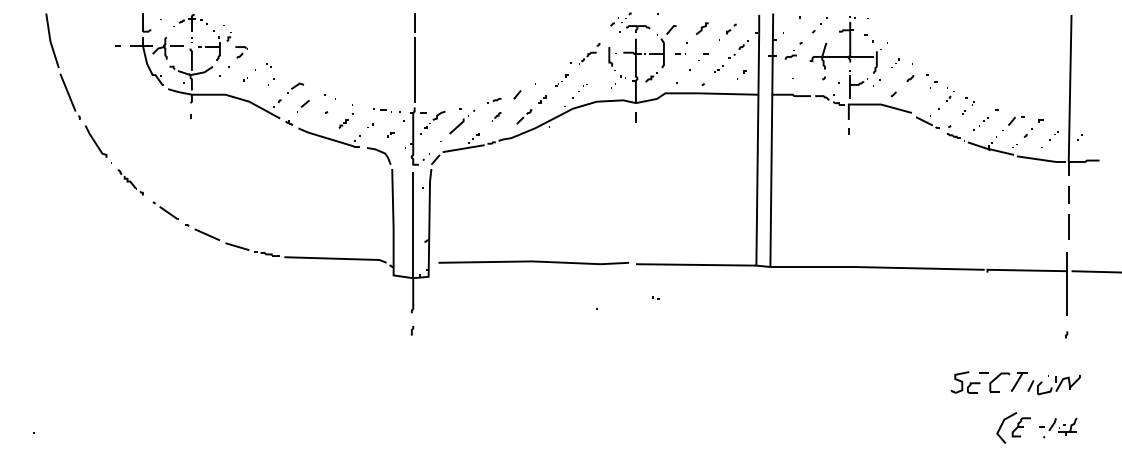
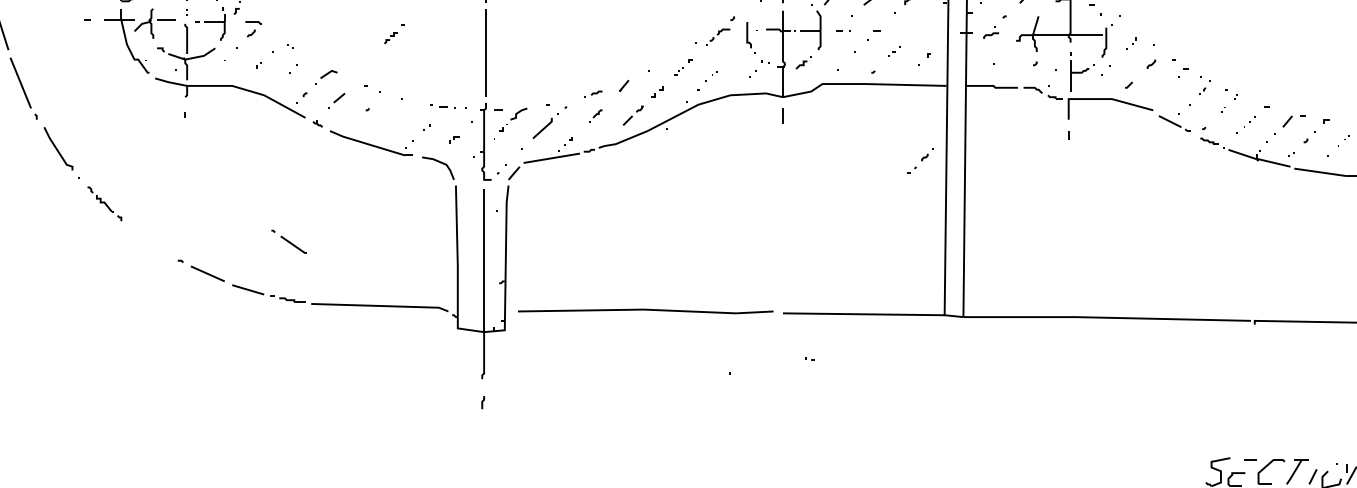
part: (738, 49) -> (920, 160), moved
part: (345, 120) -> (393, 33), moved
line: (165, 210) -> (288, 241), moved

